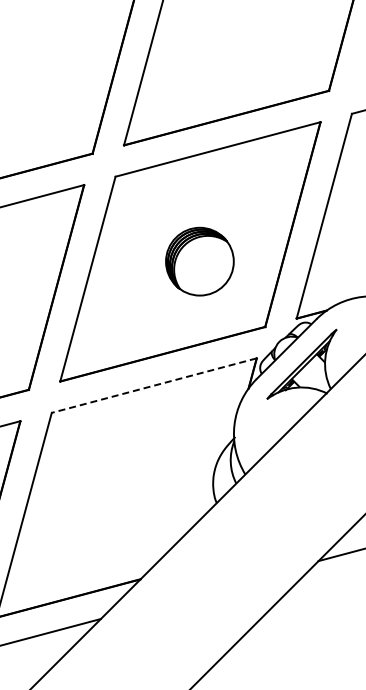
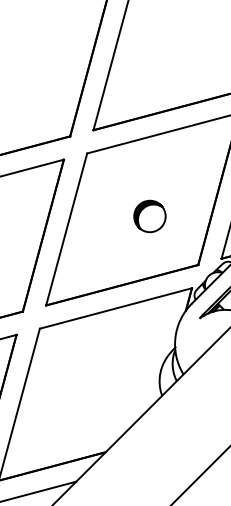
part: (200, 261) -> (150, 216), size x0.62
line: (154, 385) -> (116, 308), dashed -> solid

